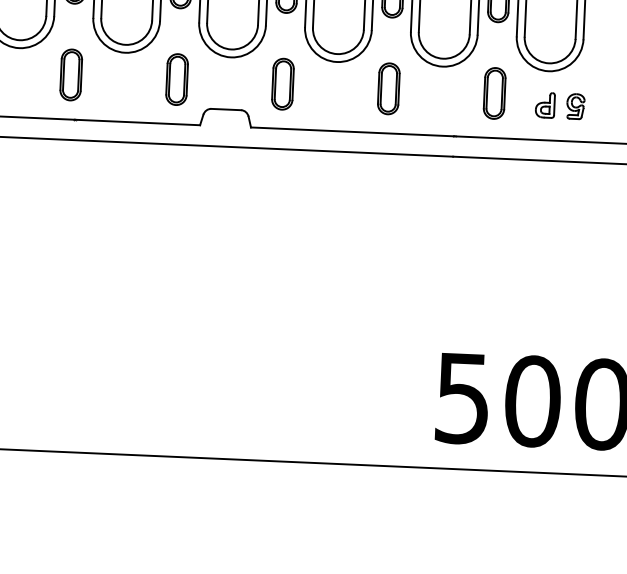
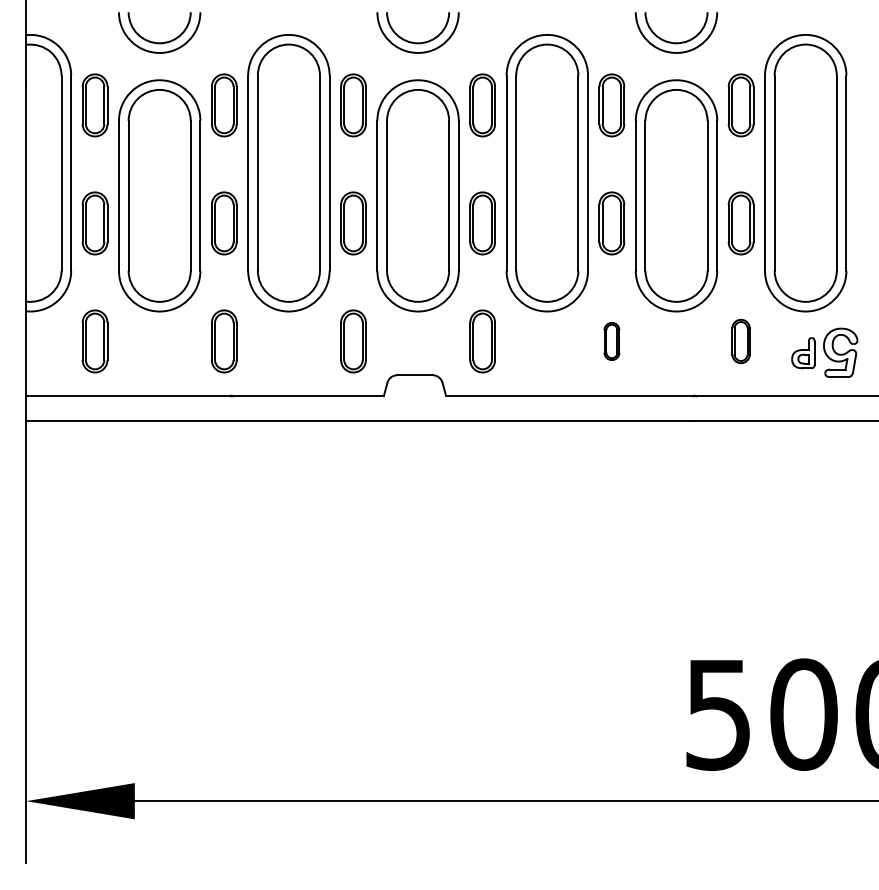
part: (388, 88) -> (611, 341), size x0.6
part: (494, 93) -> (740, 341), size x0.7
part: (575, 106) -> (840, 353), size x1.6

